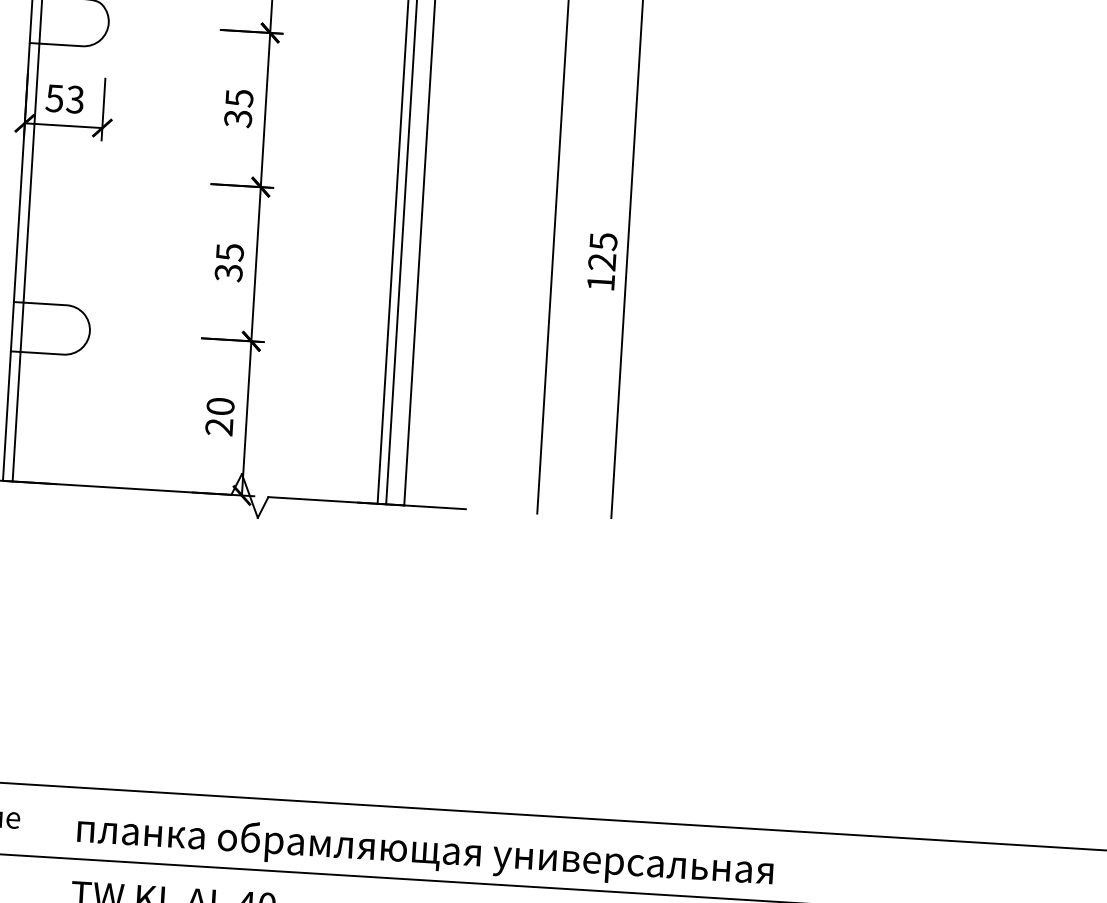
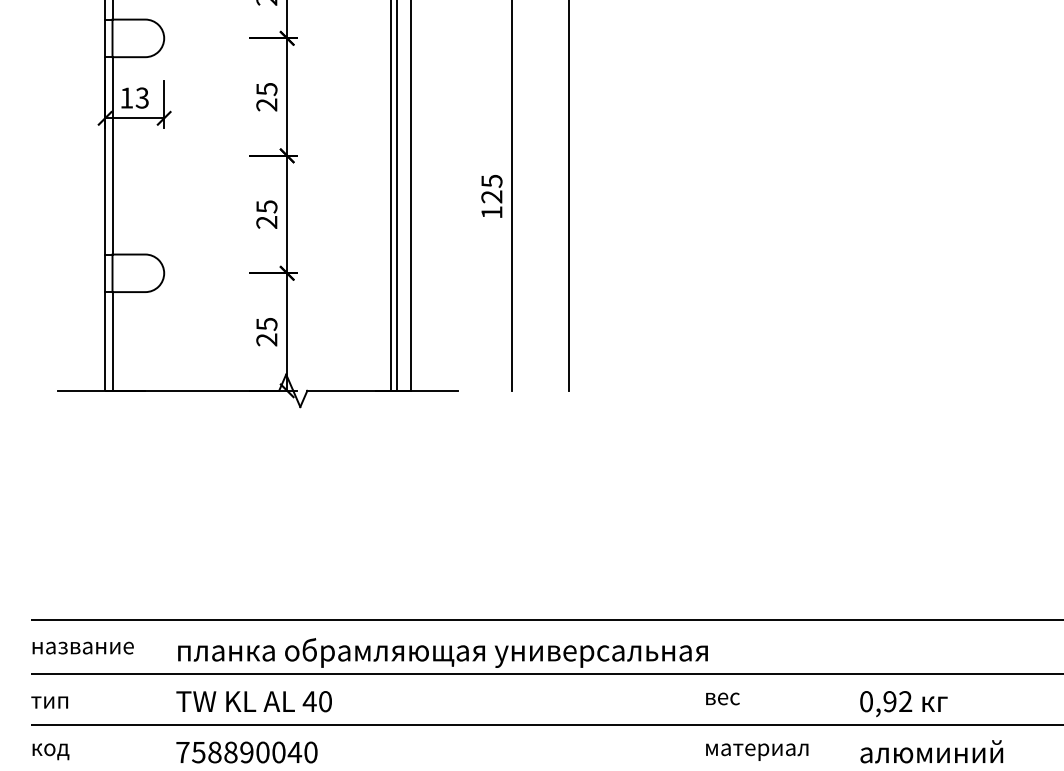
text: (54, 97) -> (126, 97), 53 -> 13
text: (237, 118) -> (266, 104), 35 -> 25
text: (601, 261) -> (491, 196), moved
text: (228, 272) -> (266, 222), 35 -> 25
text: (220, 405) -> (266, 323), 20 -> 25

